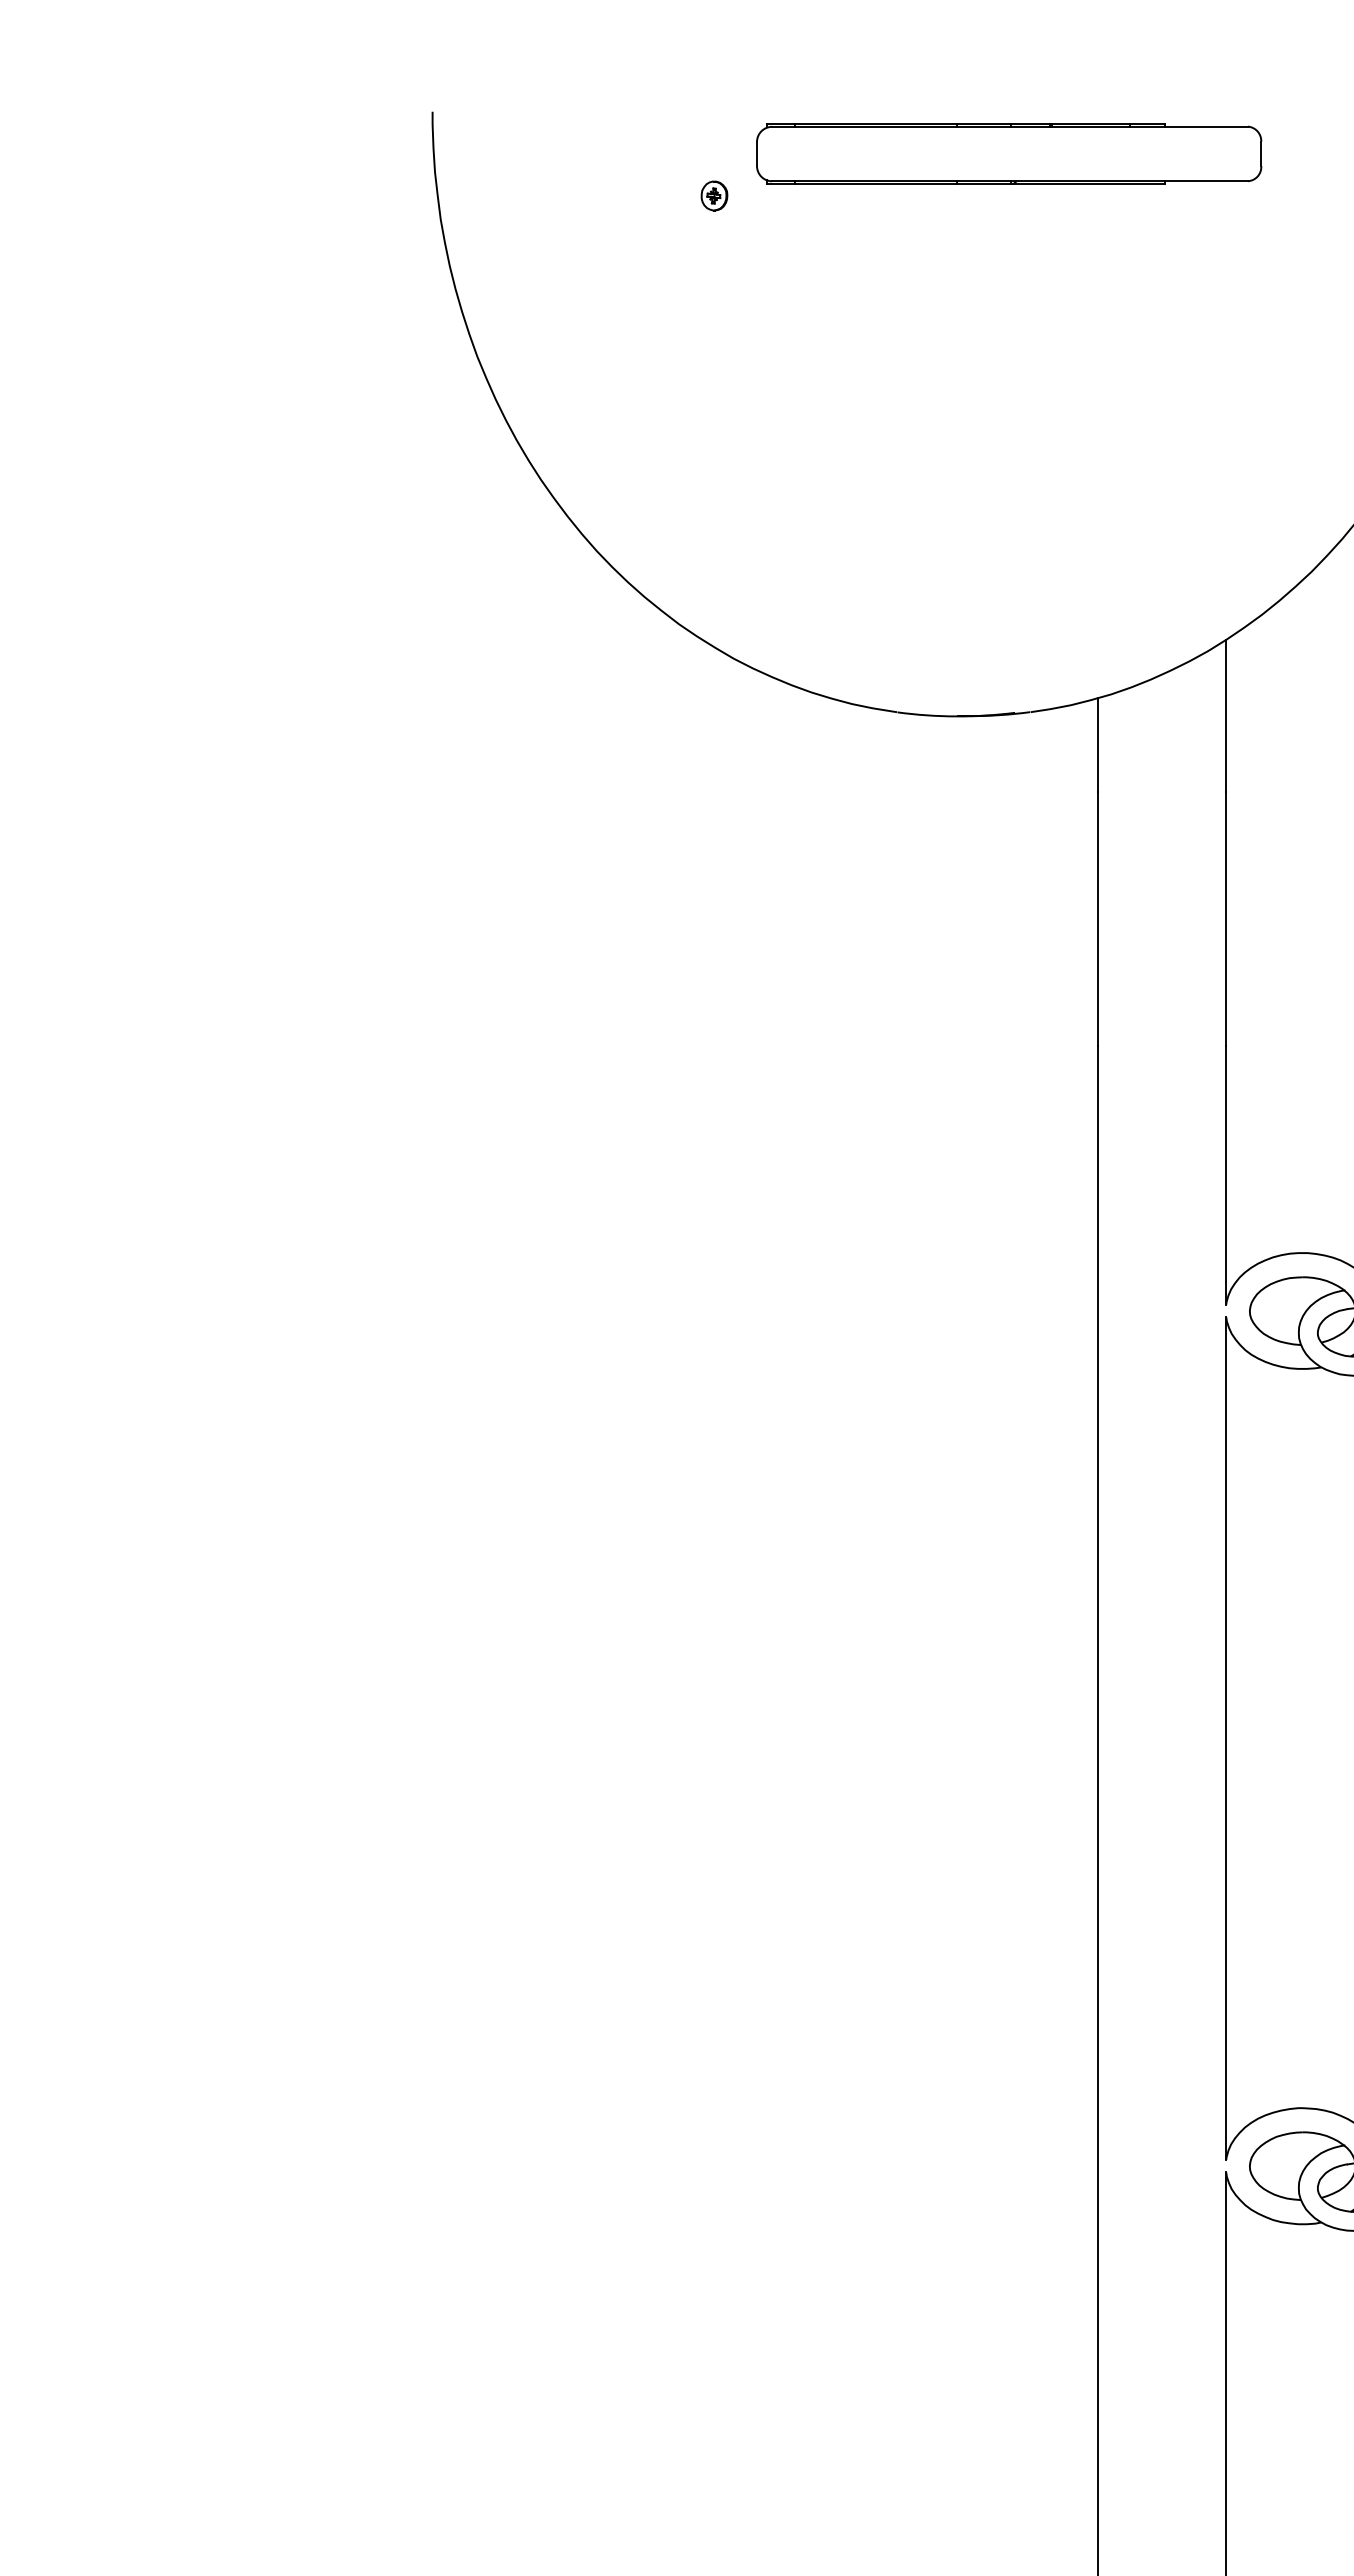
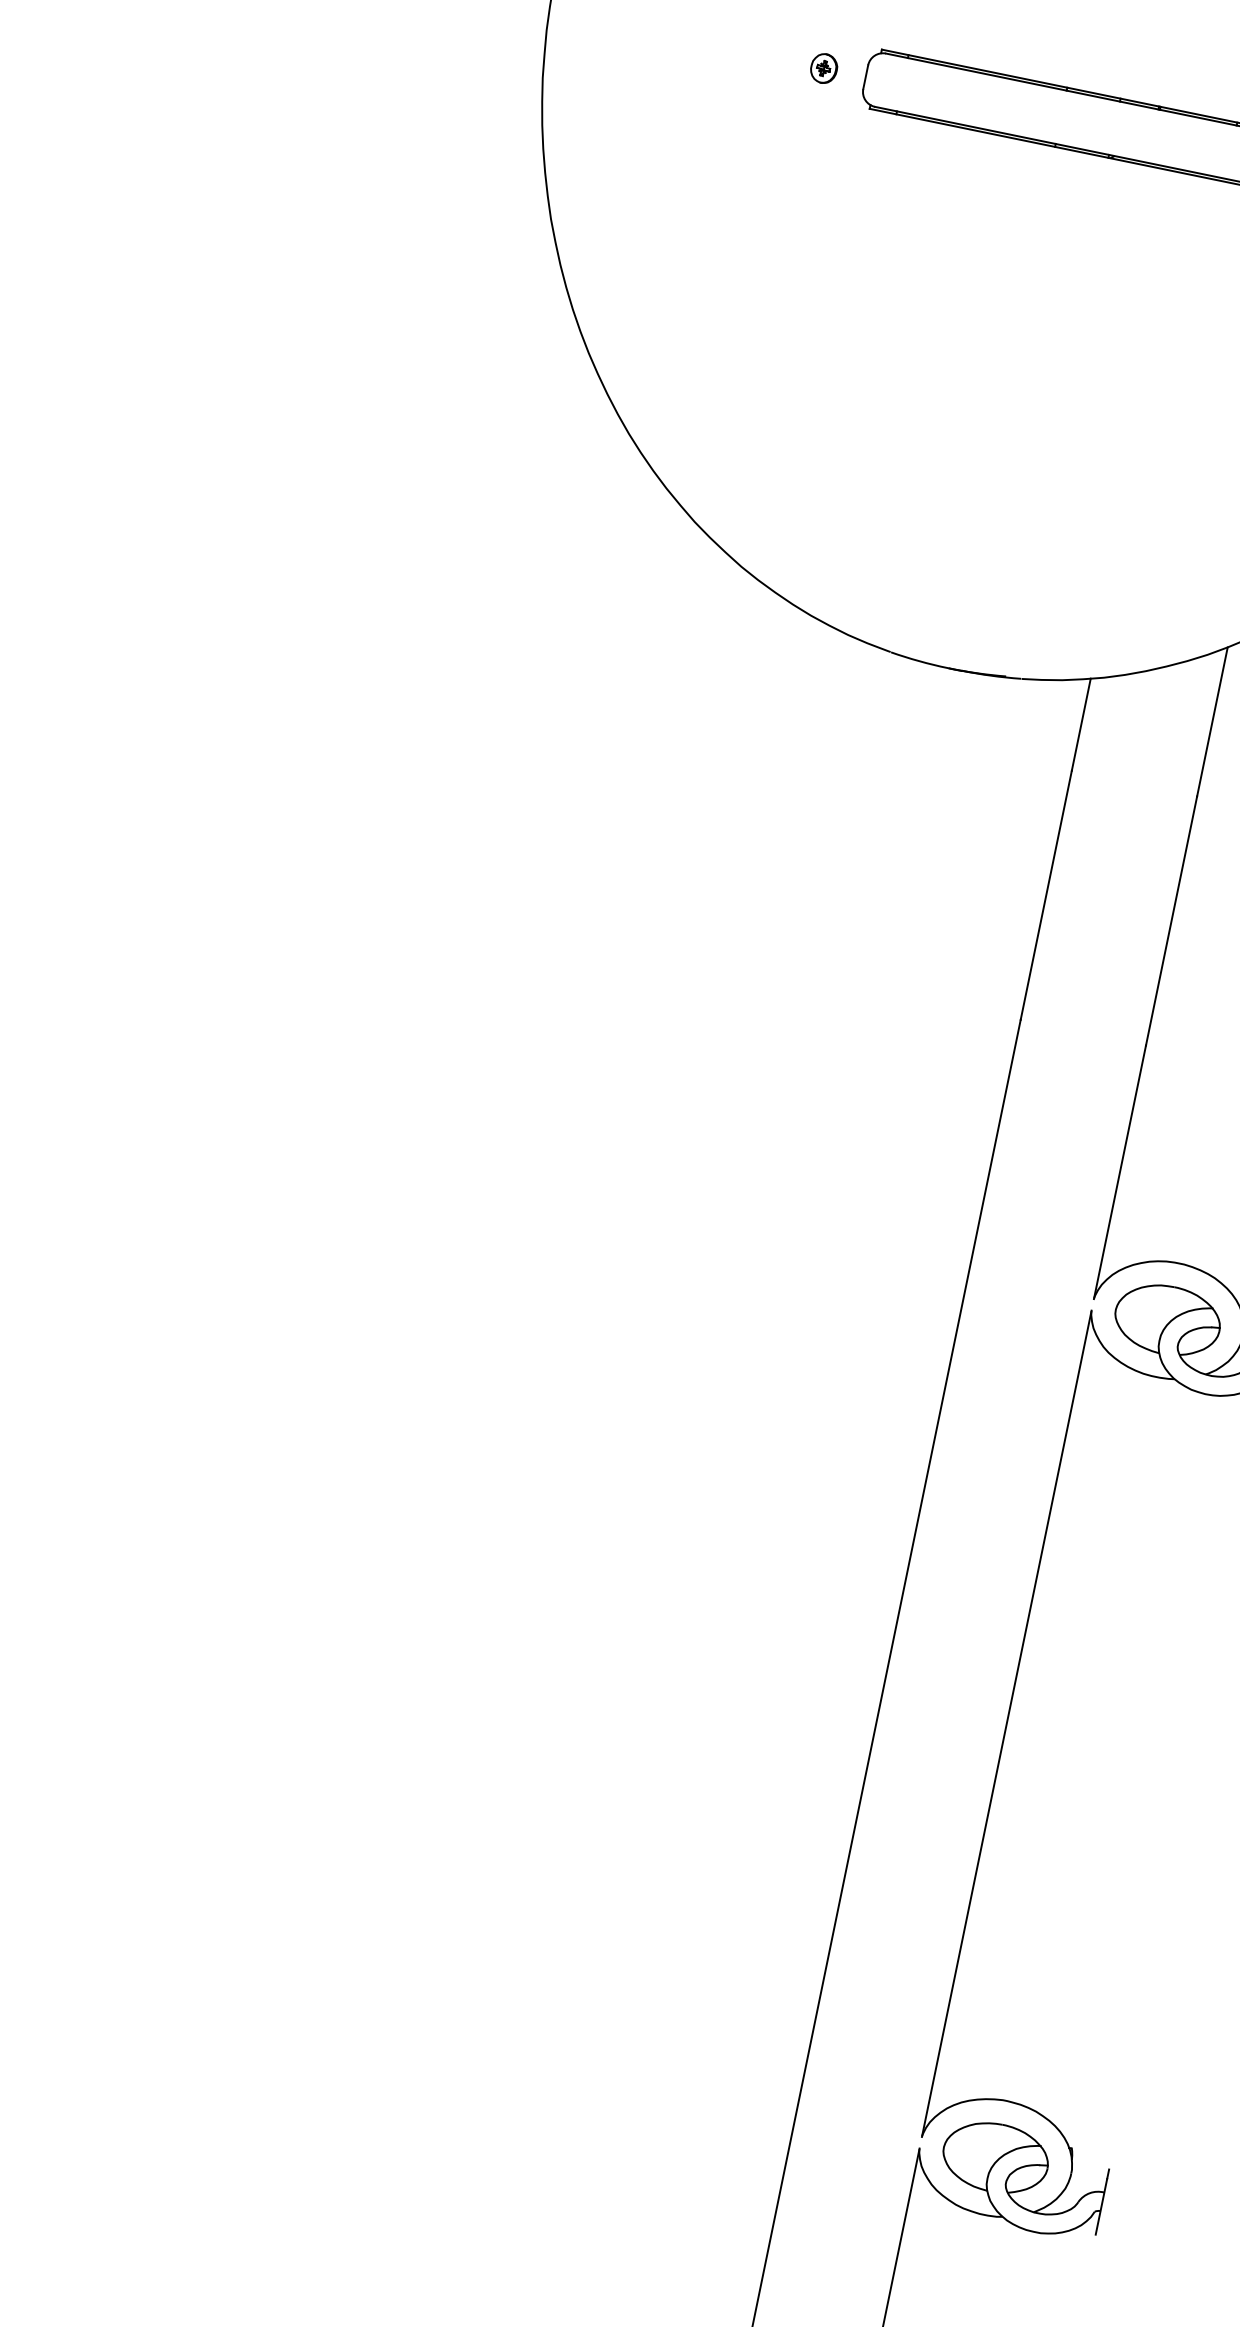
part: (714, 195) -> (824, 68), moved

